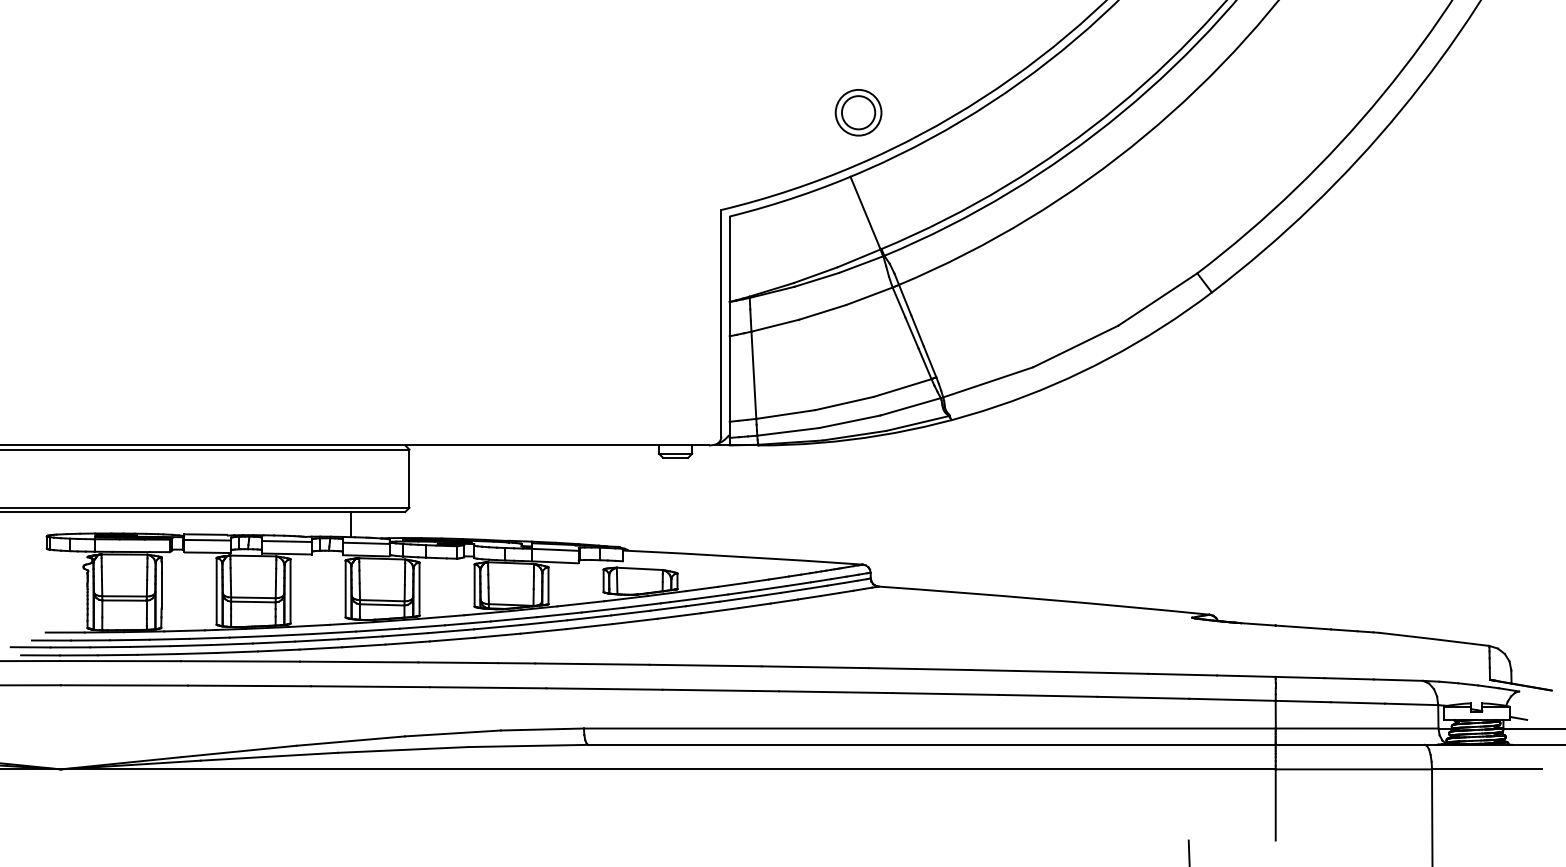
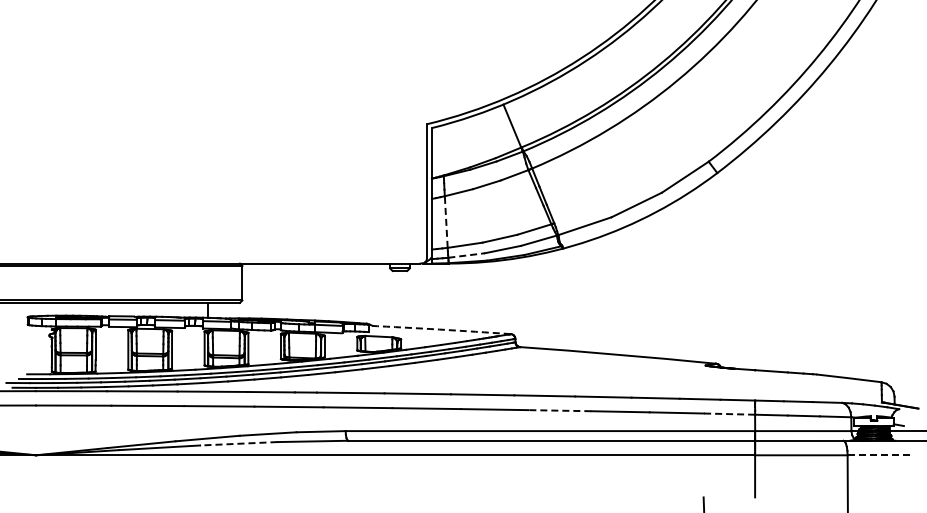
part: (857, 112) -> (507, 66), removed
line: (754, 376) -> (446, 222), solid -> dashed
line: (789, 431) -> (467, 255), solid -> dashed
arc: (742, 556) -> (439, 329), solid -> dashed
line: (945, 693) -> (559, 410), solid -> dashed
line: (1232, 700) -> (729, 414), solid -> dashed
line: (402, 749) -> (238, 443), solid -> dashed
line: (1487, 769) -> (880, 455), solid -> dashed

